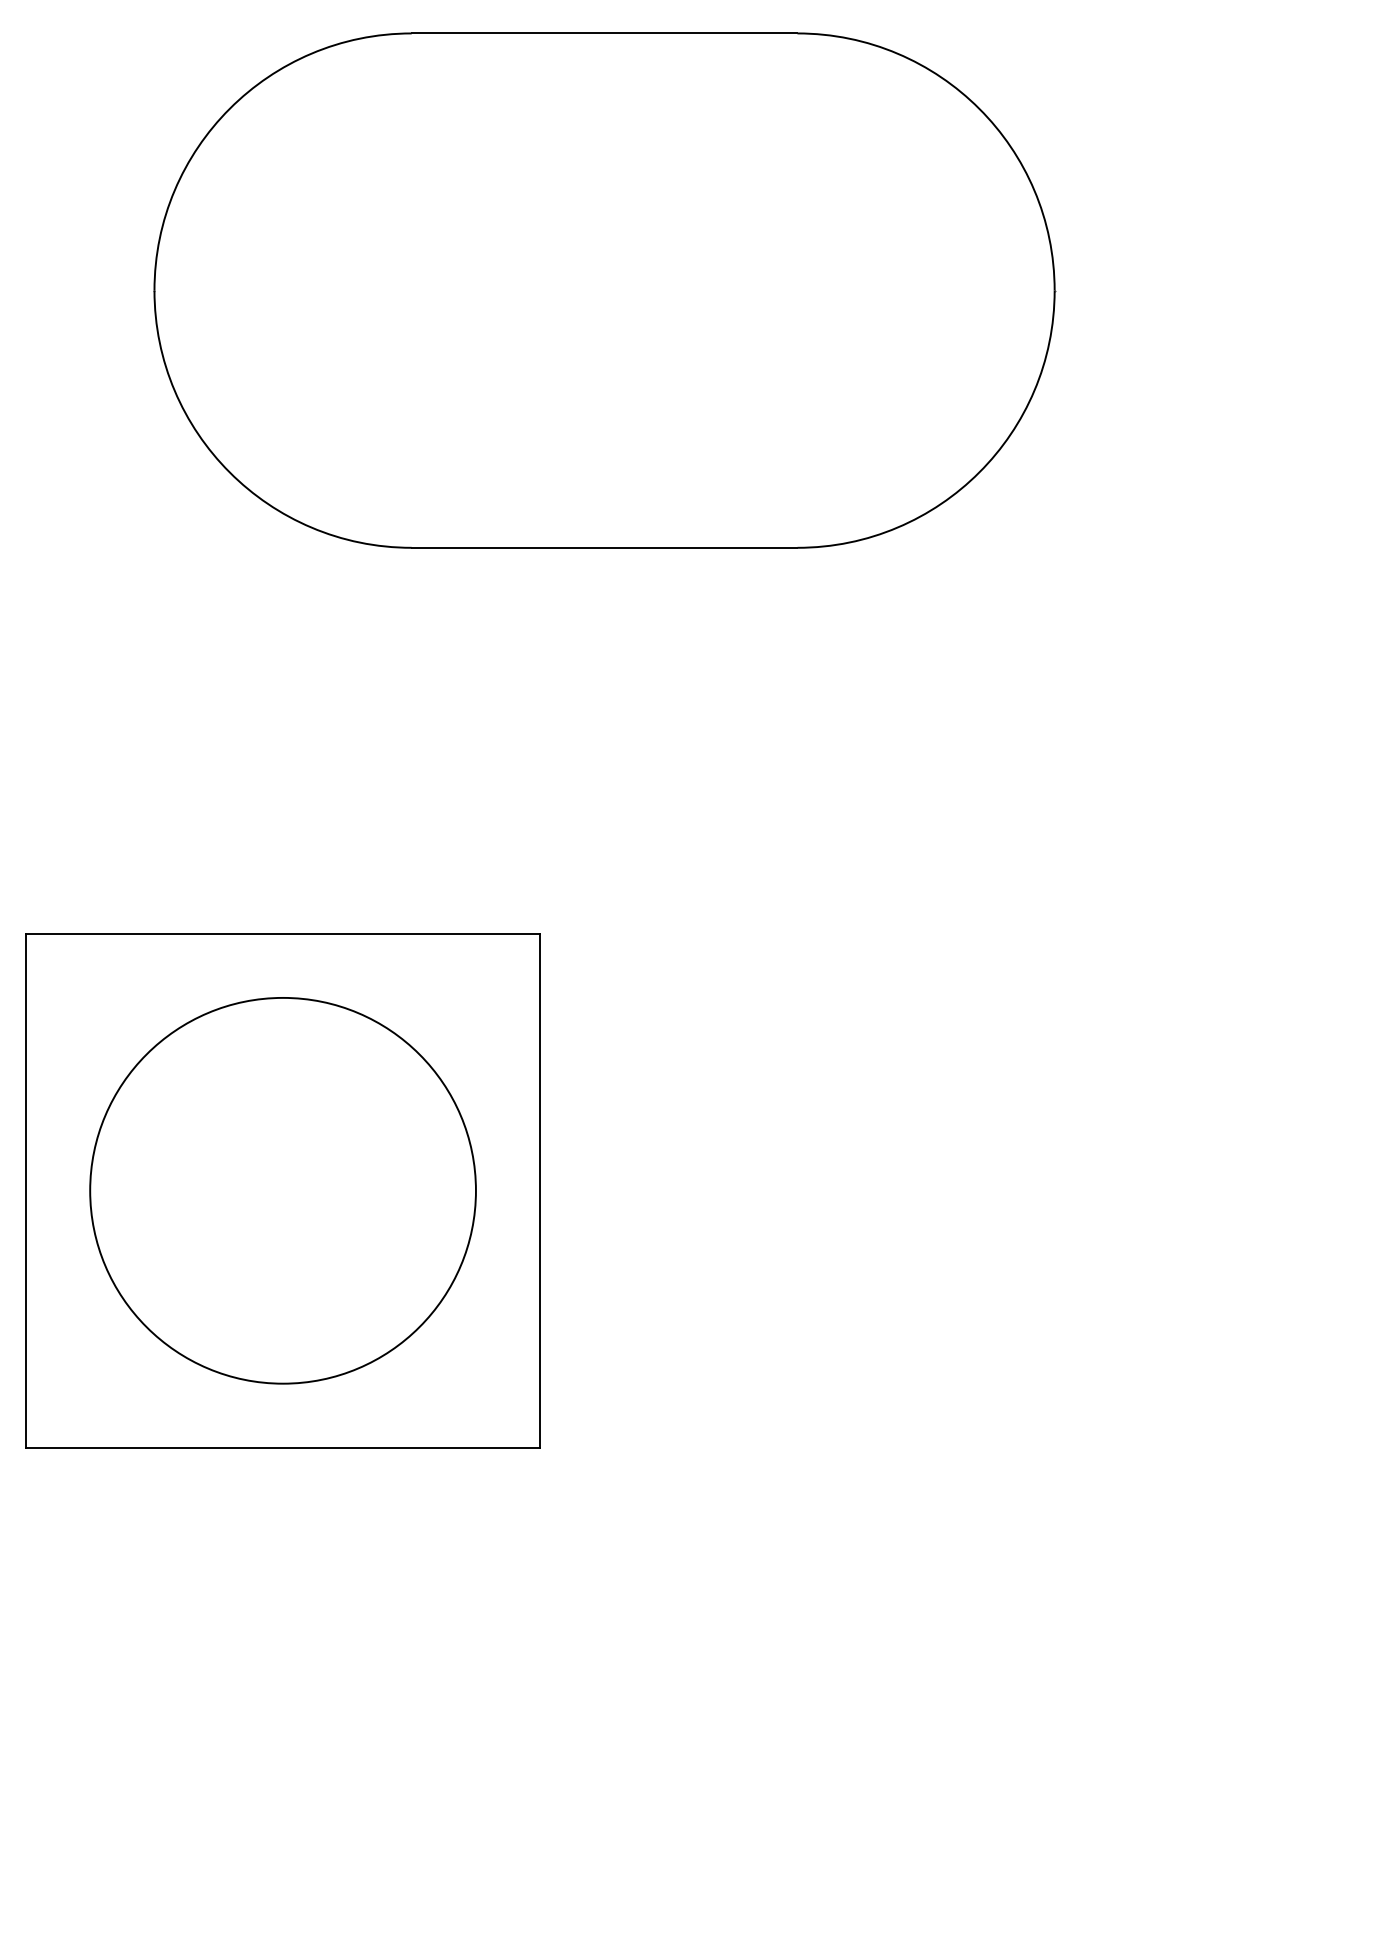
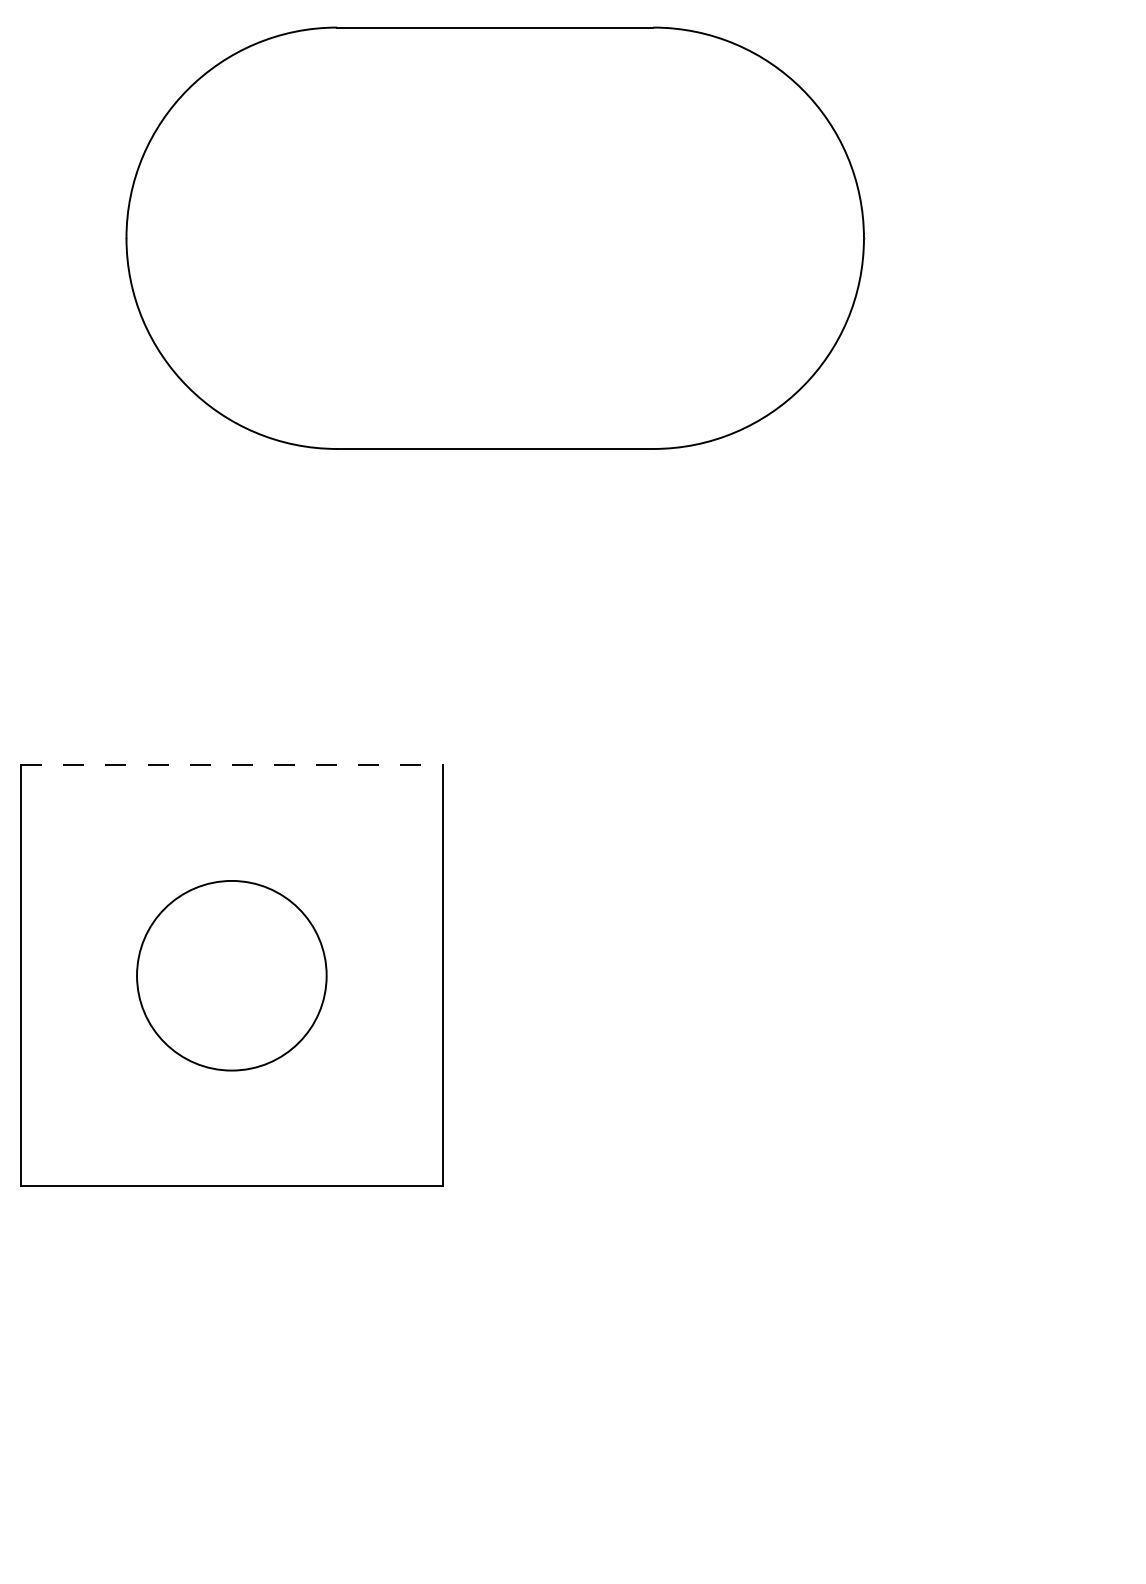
line: (282, 934) -> (231, 765), solid -> dashed
circle: (282, 1190) -> (231, 975), size x0.6

